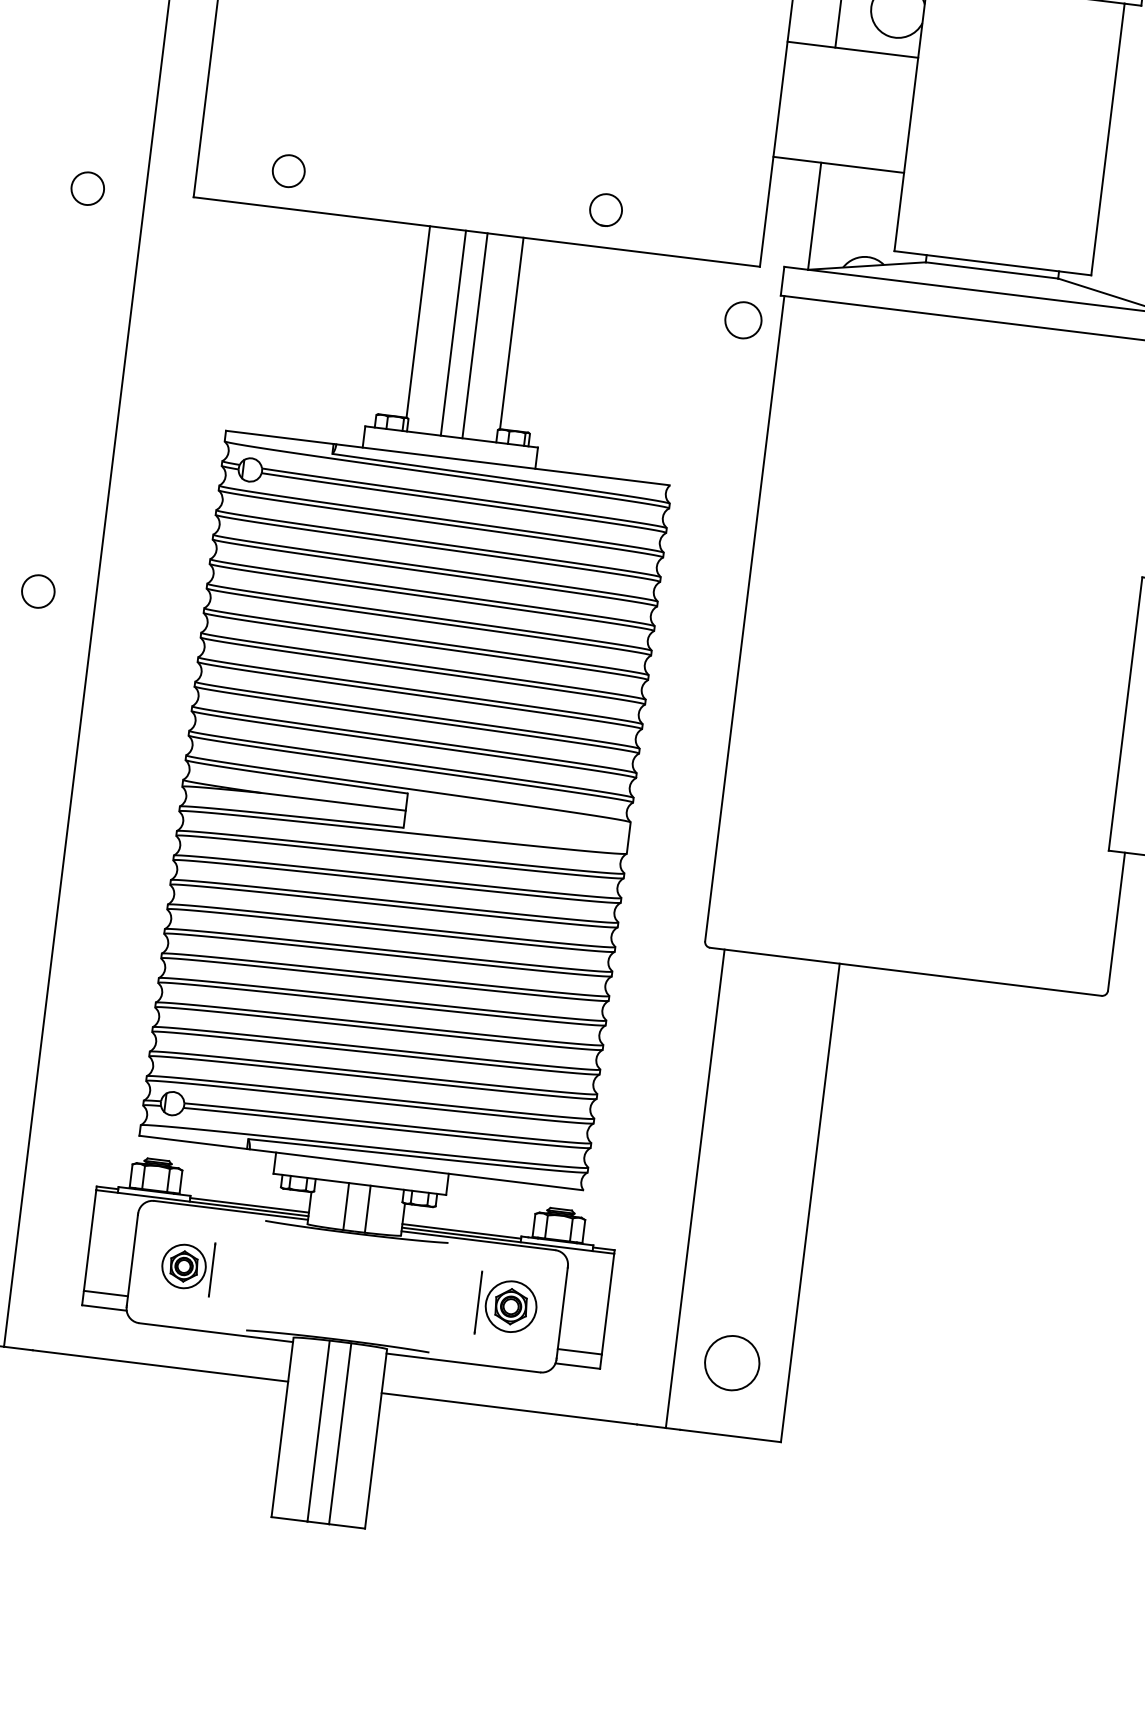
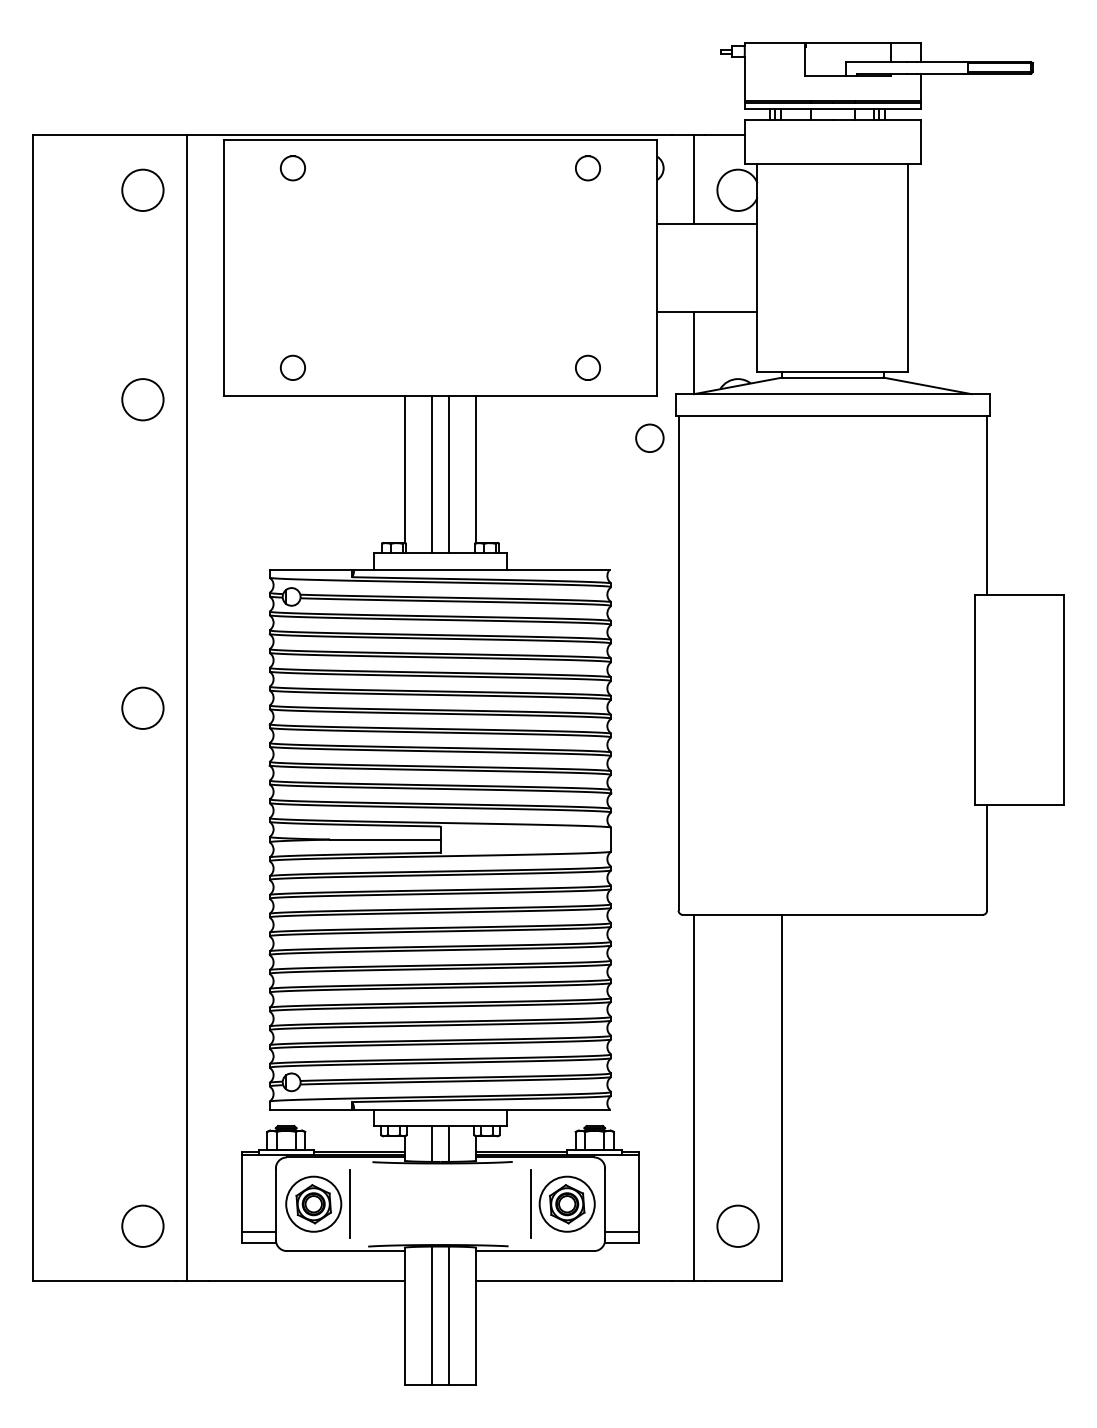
circle: (87, 188) -> (142, 399), size x1.67
circle: (605, 209) -> (587, 367), moved
circle: (37, 590) -> (142, 707), size x1.67
part: (186, 1265) -> (317, 1203), size x1.67
part: (506, 1305) -> (562, 1203), size x1.43

